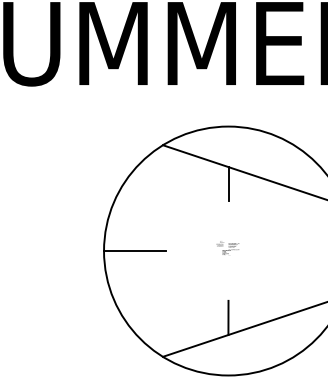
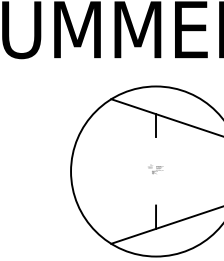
line: (135, 251) -> (92, 171), removed

